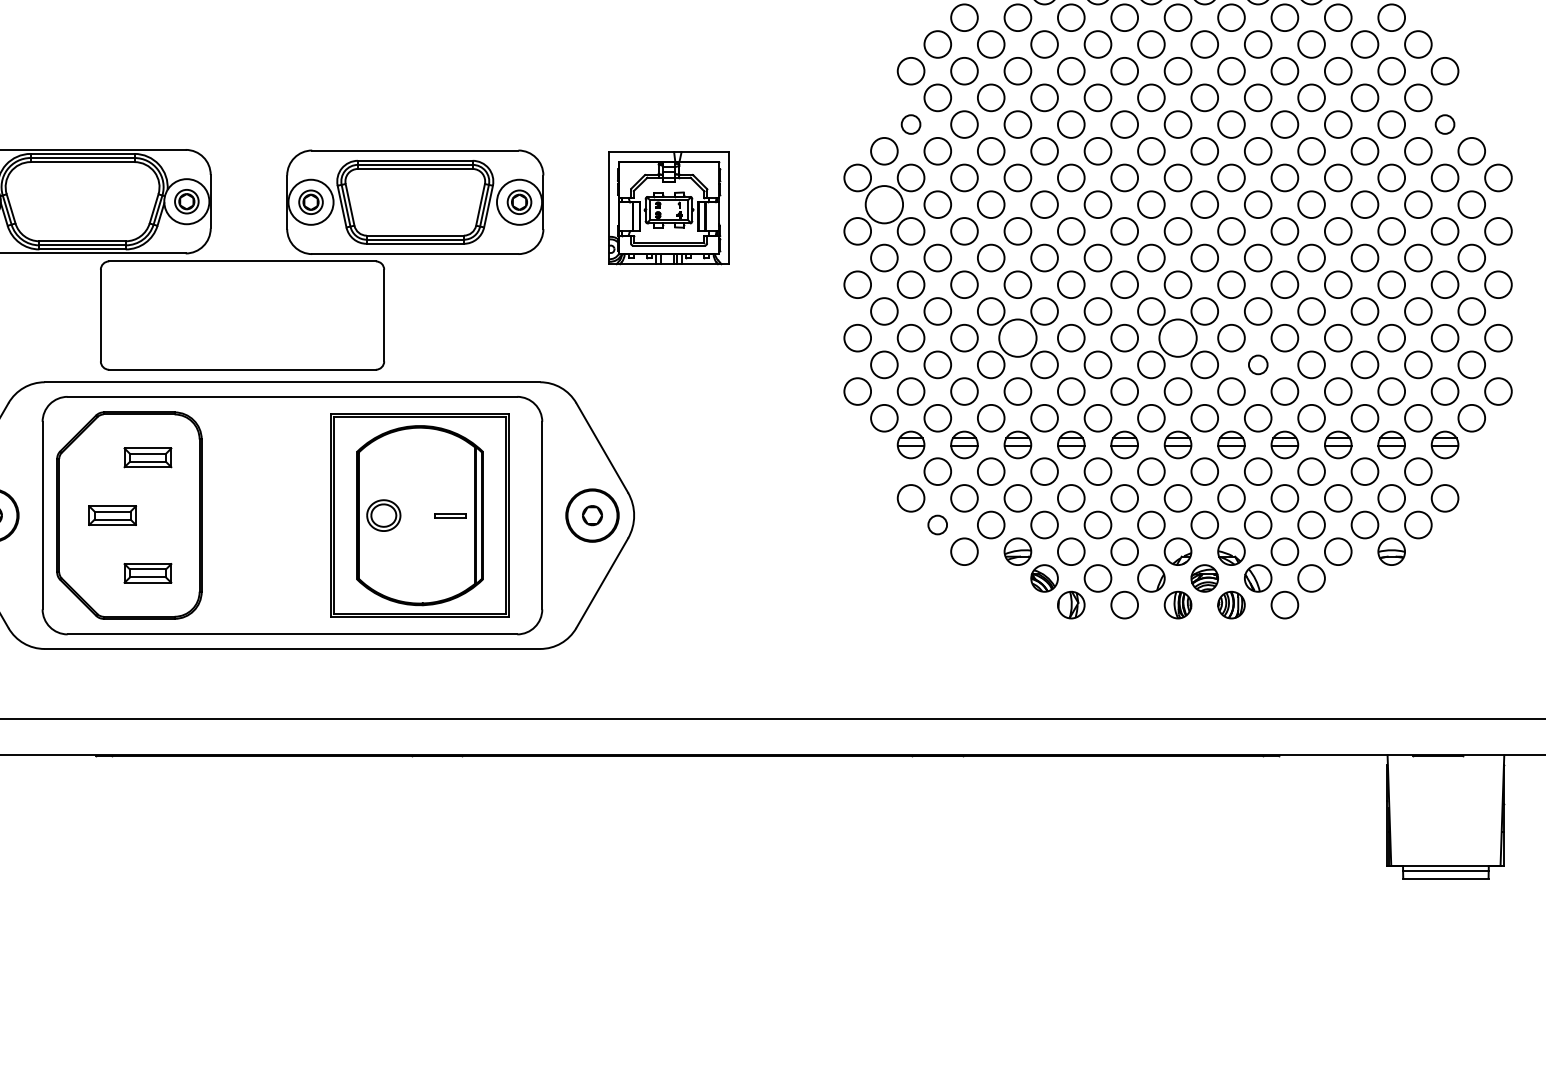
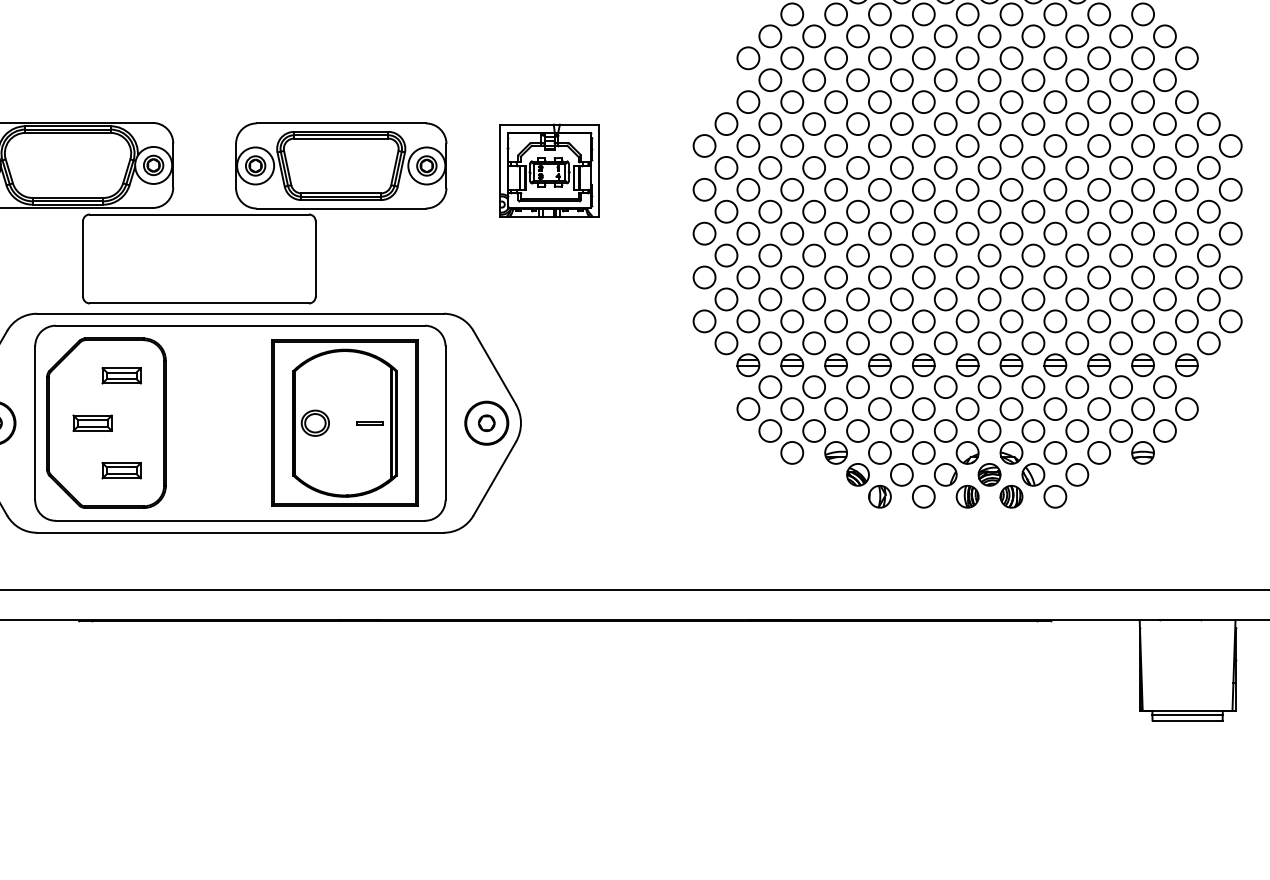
circle: (910, 124) -> (747, 102), size x1.43
circle: (1444, 124) -> (1186, 102), size x1.43
circle: (884, 204) -> (726, 167), size x0.71
circle: (1017, 337) -> (835, 276), size x0.71
circle: (1177, 337) -> (967, 276), size x0.71
circle: (1258, 364) -> (1033, 299), size x1.43
circle: (937, 524) -> (770, 430), size x1.43

